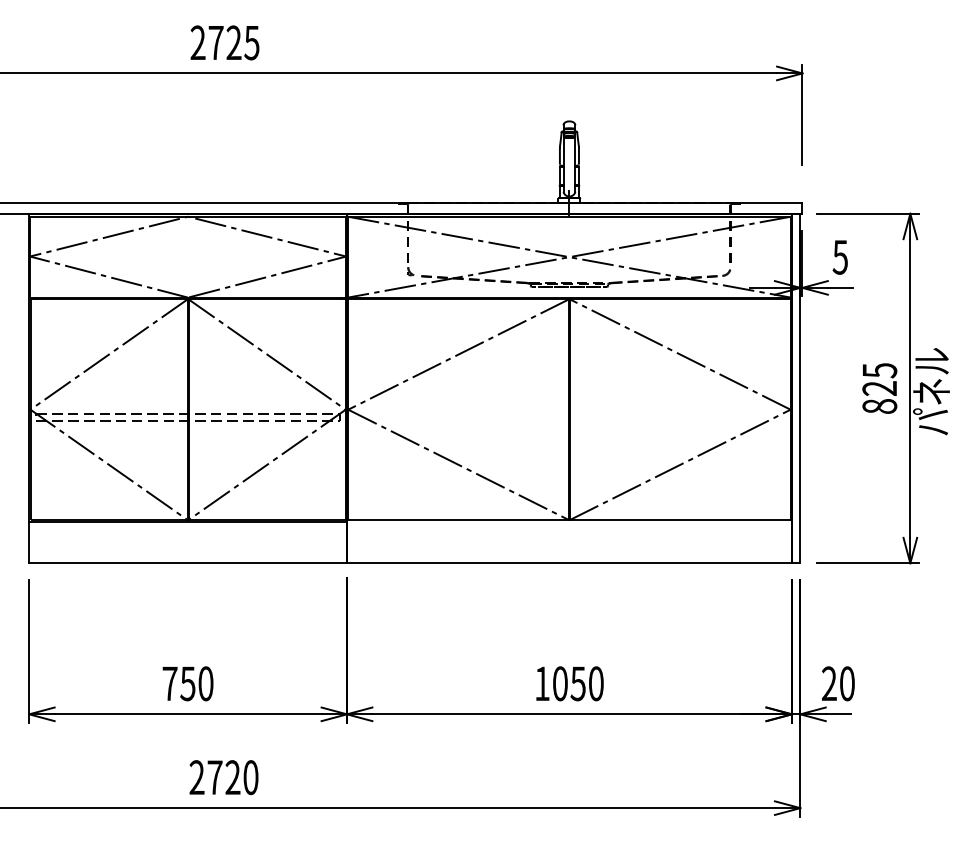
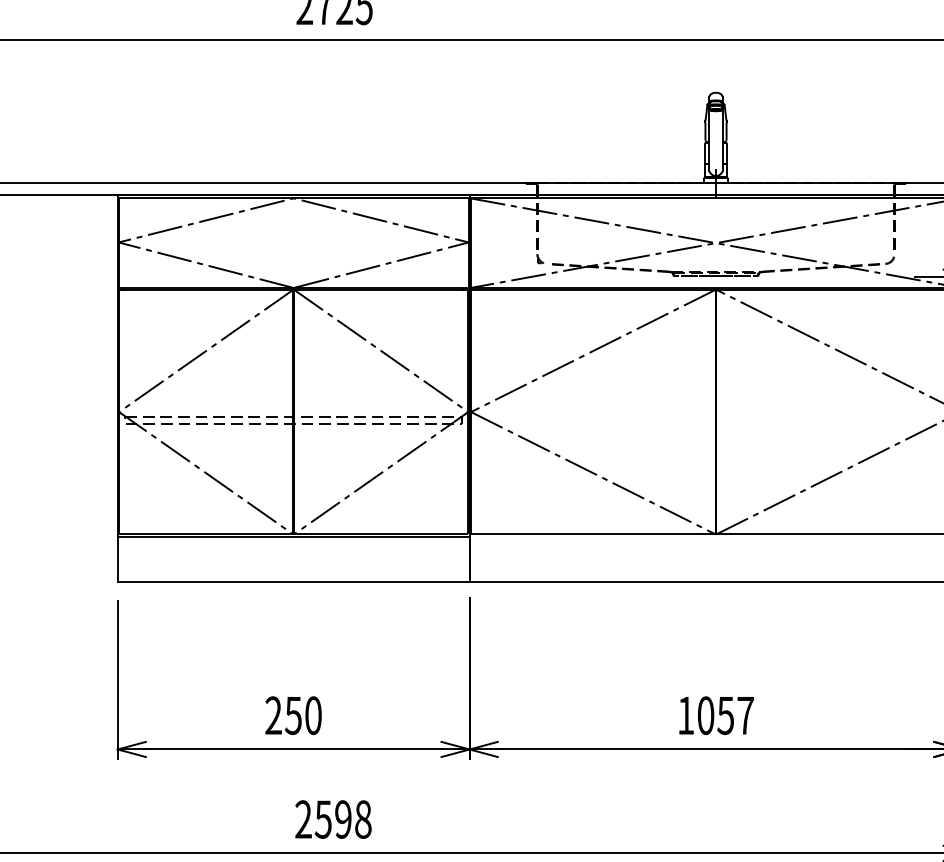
text: (169, 683) -> (273, 715), 750 -> 250
text: (596, 683) -> (745, 715), 1050 -> 1057
text: (232, 777) -> (342, 819), 2720 -> 2598

